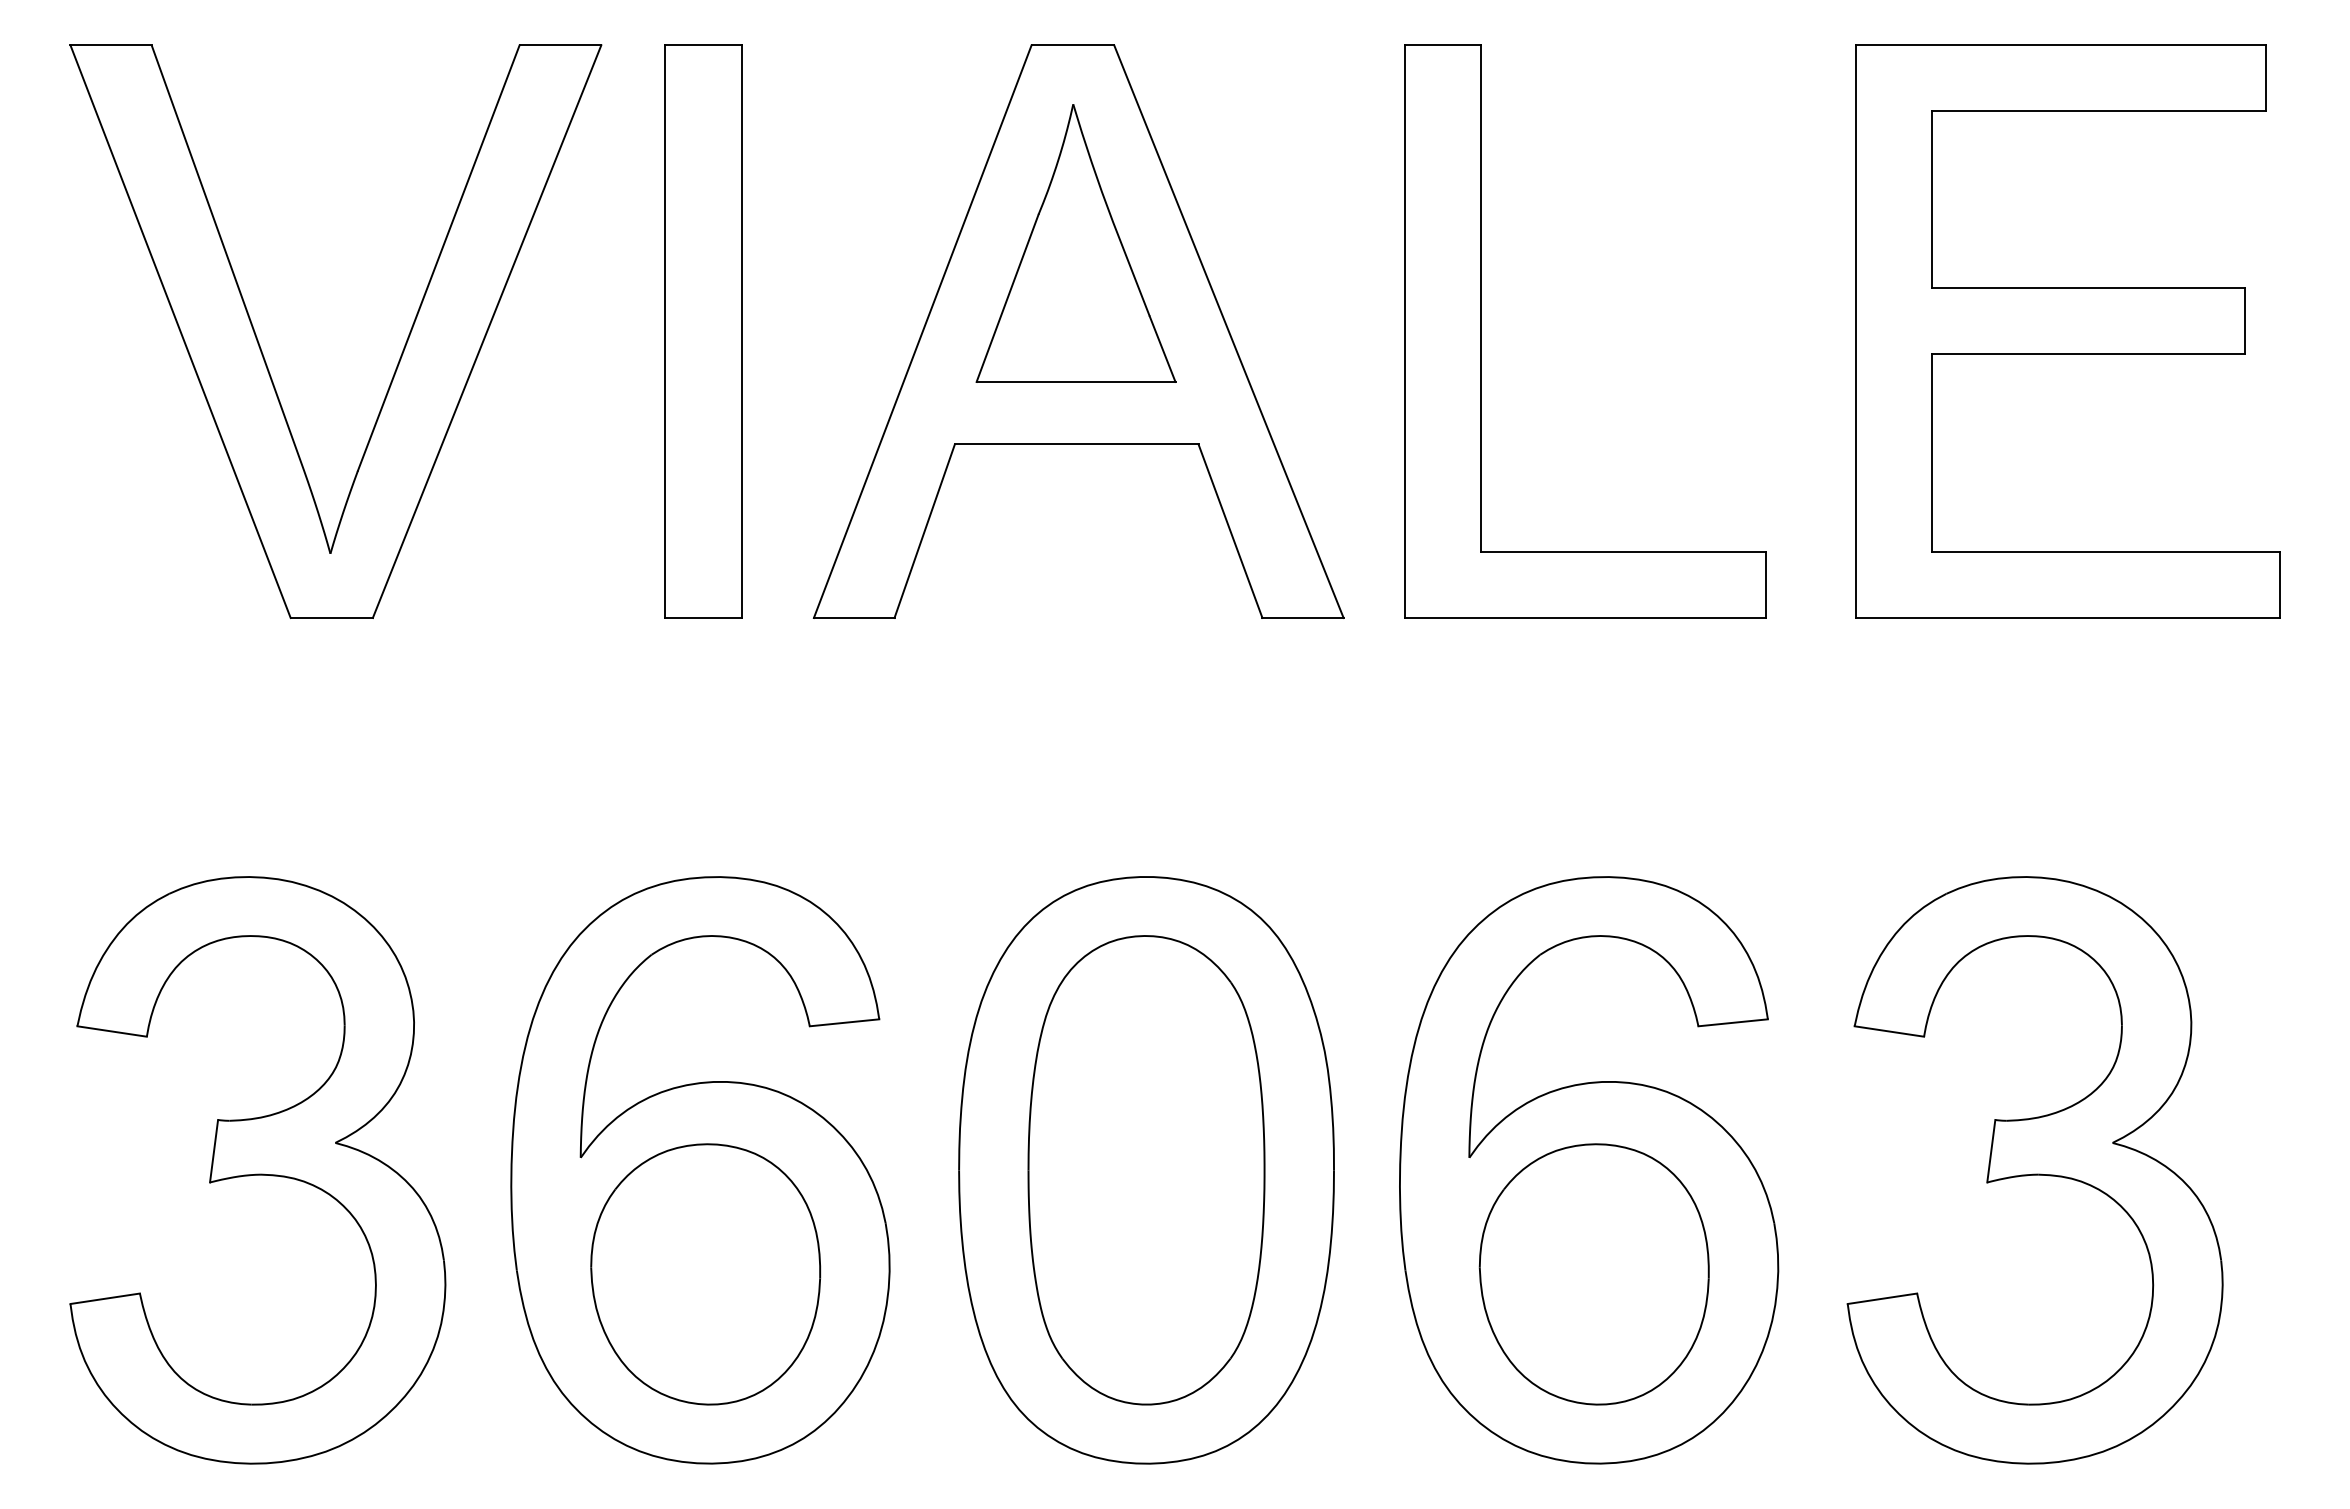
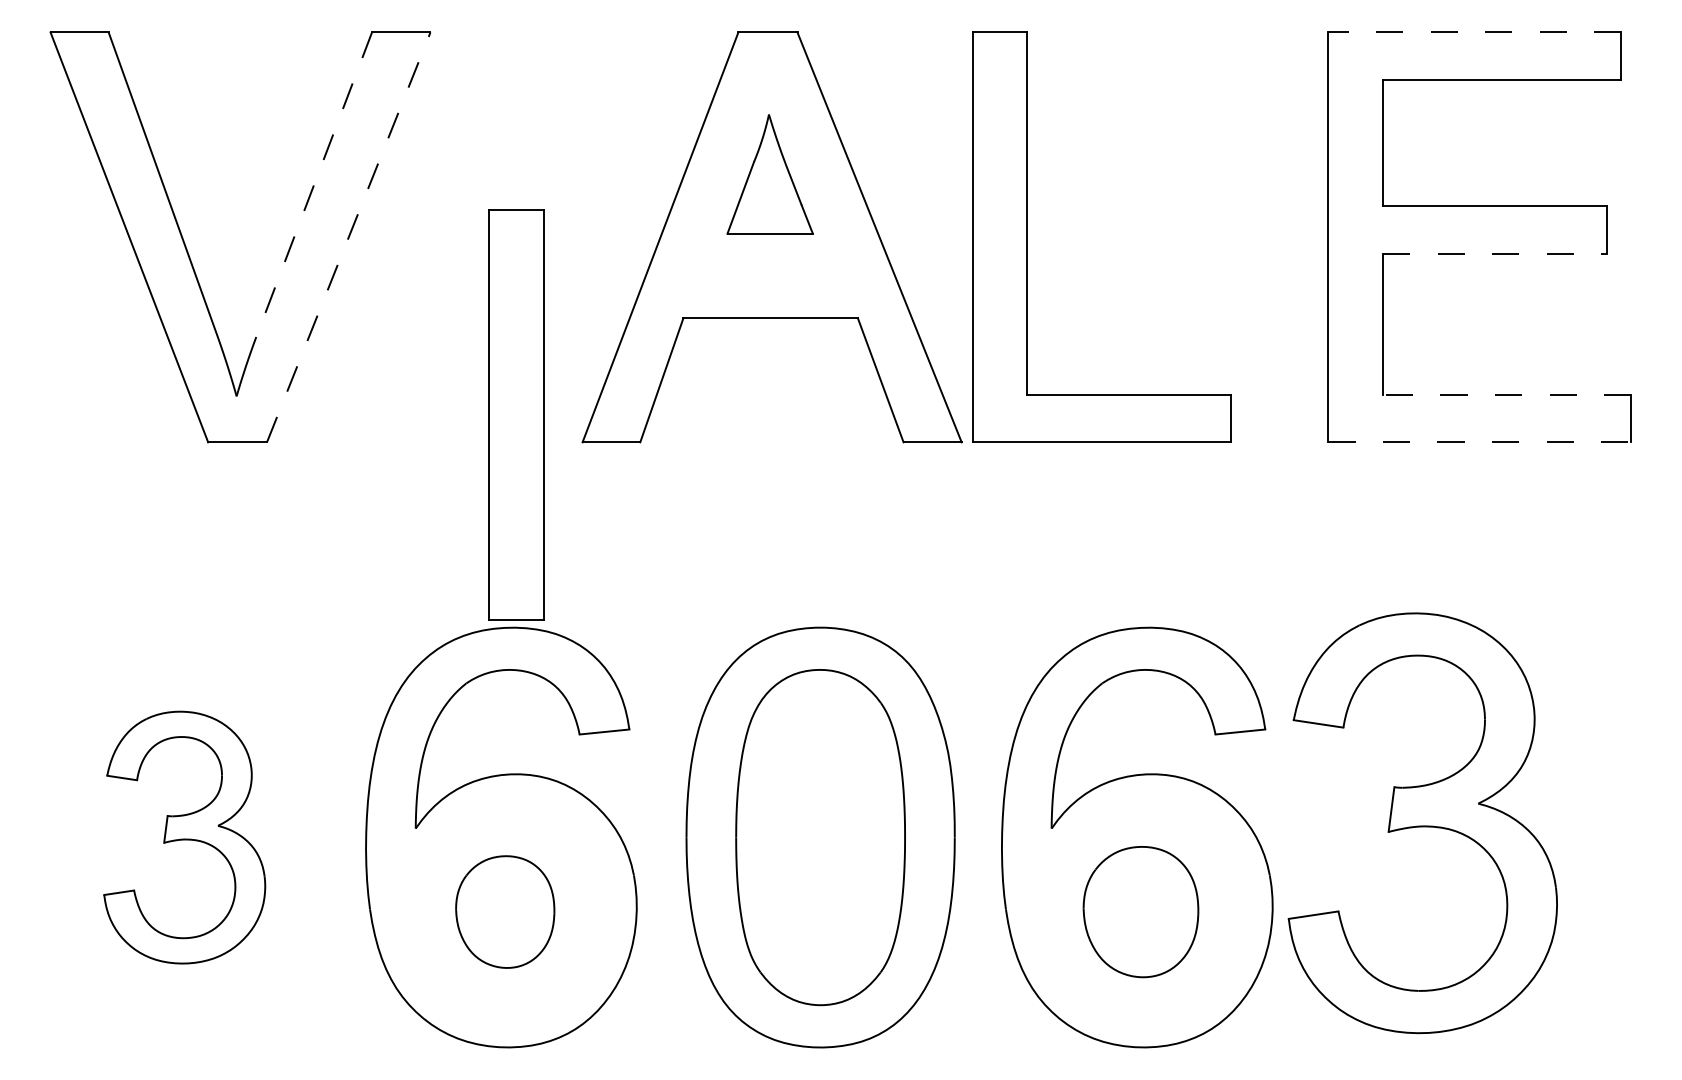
line: (2060, 45) -> (1474, 32), solid -> dashed
part: (1075, 243) -> (769, 174), size x0.6
line: (438, 258) -> (313, 185), solid -> dashed
line: (487, 331) -> (349, 237), solid -> dashed
part: (703, 331) -> (516, 414), moved
part: (1481, 331) -> (1027, 237), moved
line: (2089, 354) -> (1495, 253), solid -> dashed
line: (2105, 552) -> (1506, 395), solid -> dashed
line: (2067, 618) -> (1479, 442), solid -> dashed
part: (257, 1170) -> (184, 837), size x0.6
part: (2034, 1170) -> (1422, 823), moved
part: (705, 1274) -> (505, 912), size x0.6
part: (1593, 1274) -> (1140, 912), size x0.7

